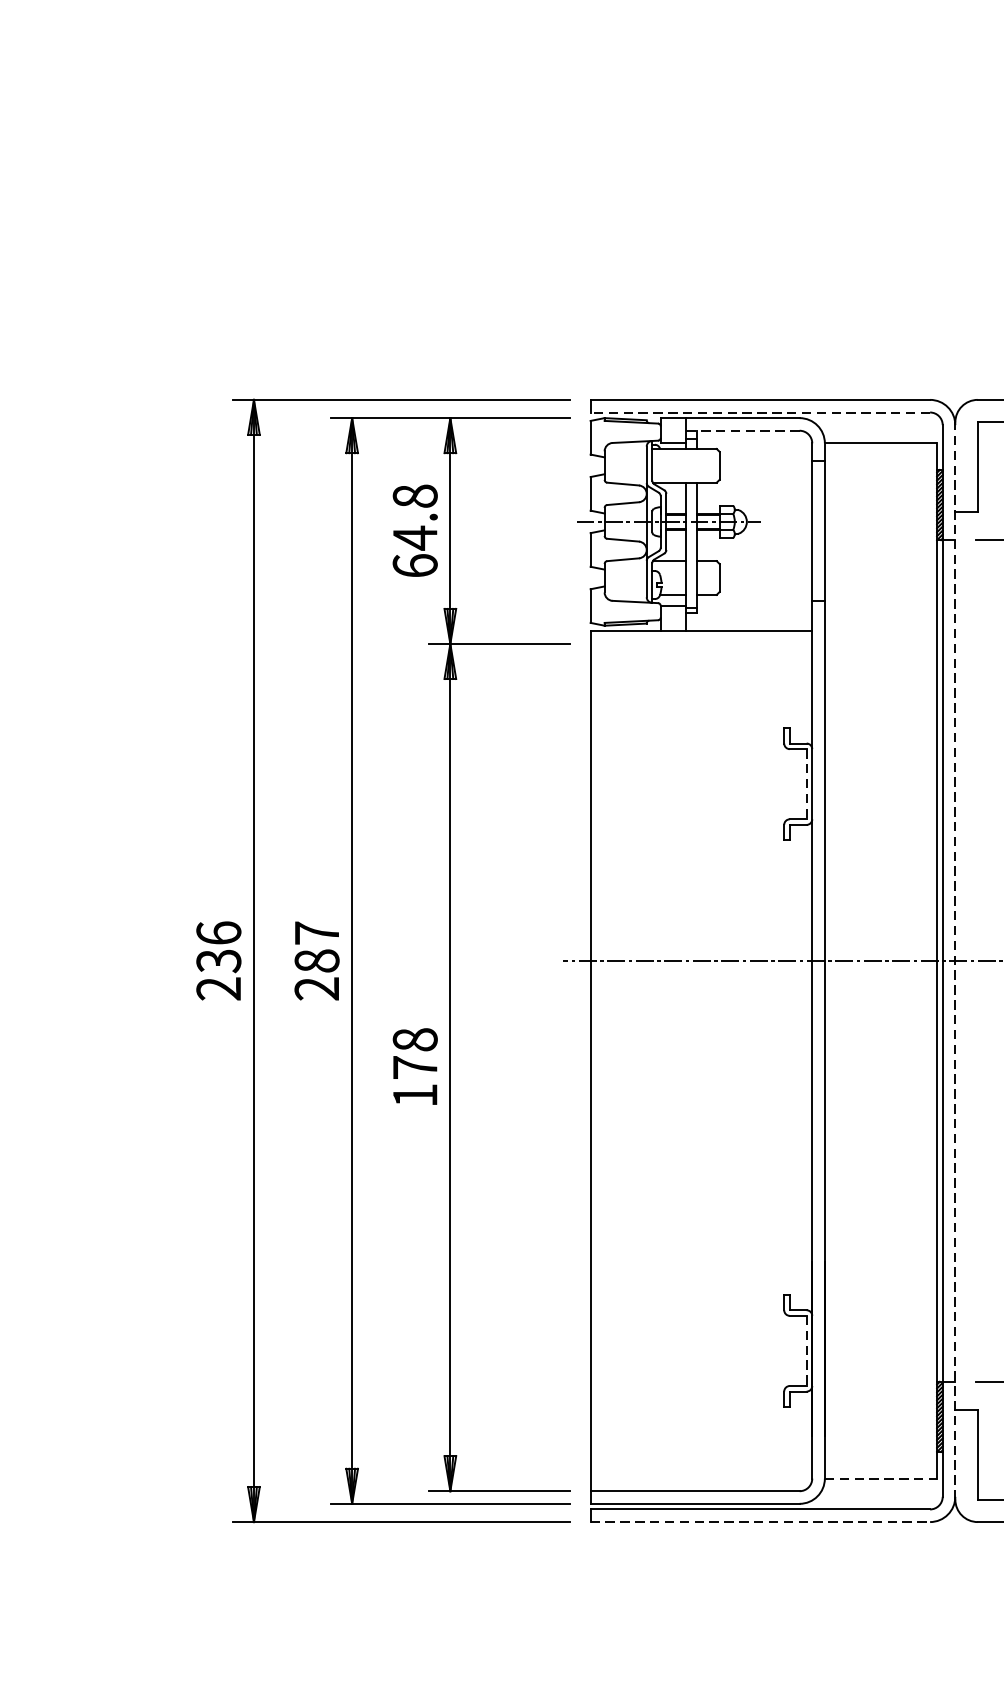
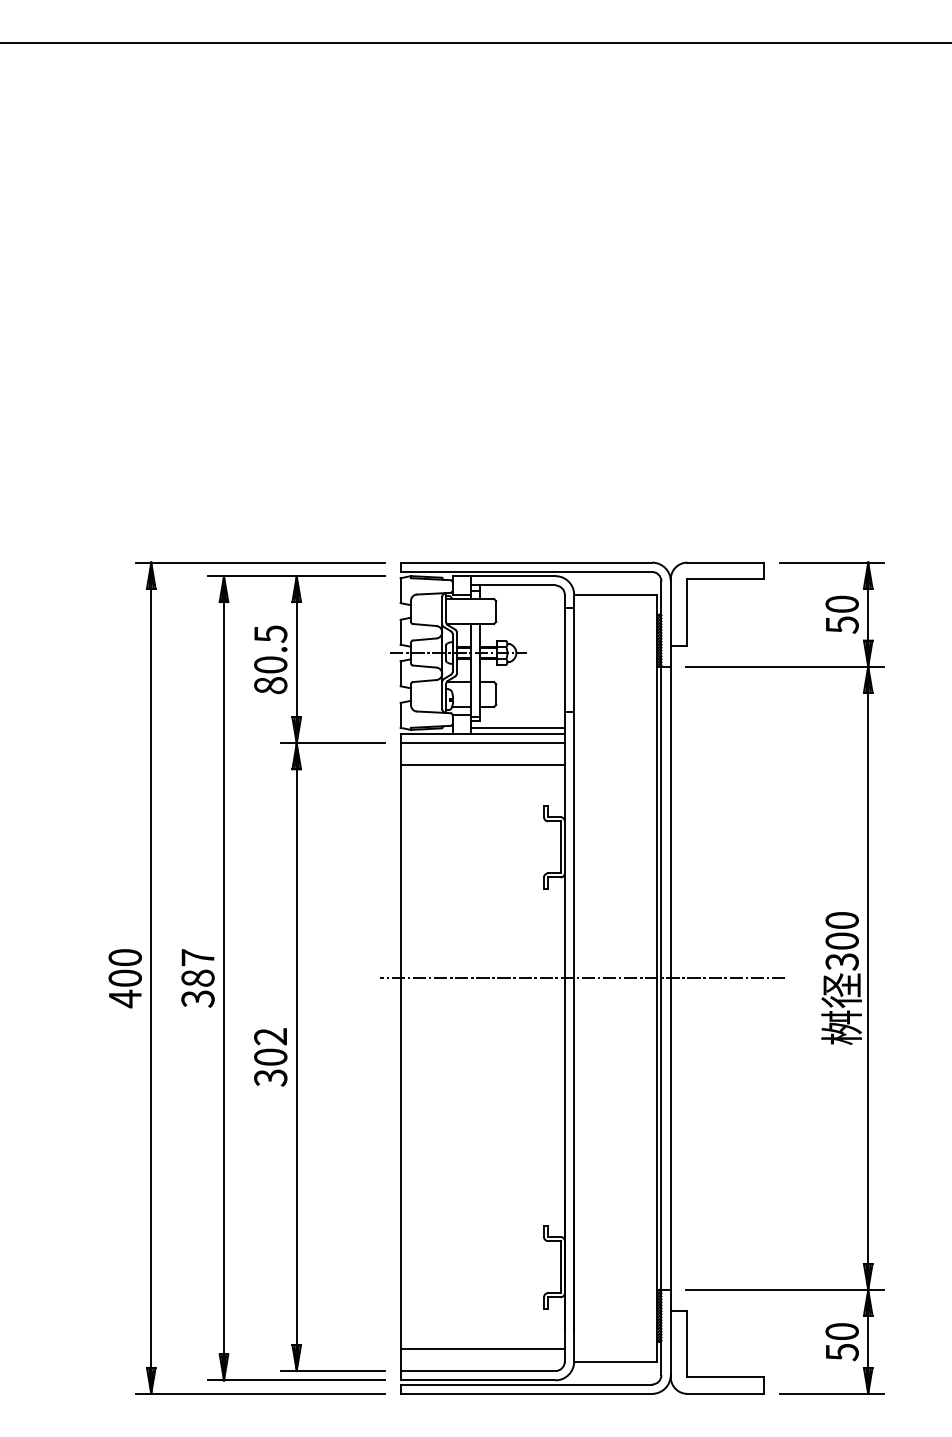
line: (760, 411) -> (526, 571), dashed -> solid
line: (741, 430) -> (512, 585), dashed -> solid
text: (414, 530) -> (270, 659), 64.8 -> 80.5
line: (748, 622) -> (517, 727), added
line: (701, 644) -> (482, 743), added
line: (701, 673) -> (482, 765), added
line: (806, 784) -> (560, 847), dashed -> solid
text: (217, 961) -> (124, 978), 236 -> 400
line: (954, 961) -> (670, 978), dashed -> solid
text: (316, 988) -> (197, 998), 287 -> 387
text: (414, 1067) -> (270, 1057), 178 -> 302
line: (806, 1351) -> (560, 1267), dashed -> solid
line: (701, 1462) -> (482, 1349), added
line: (880, 1478) -> (615, 1361), dashed -> solid
line: (760, 1521) -> (526, 1393), dashed -> solid

